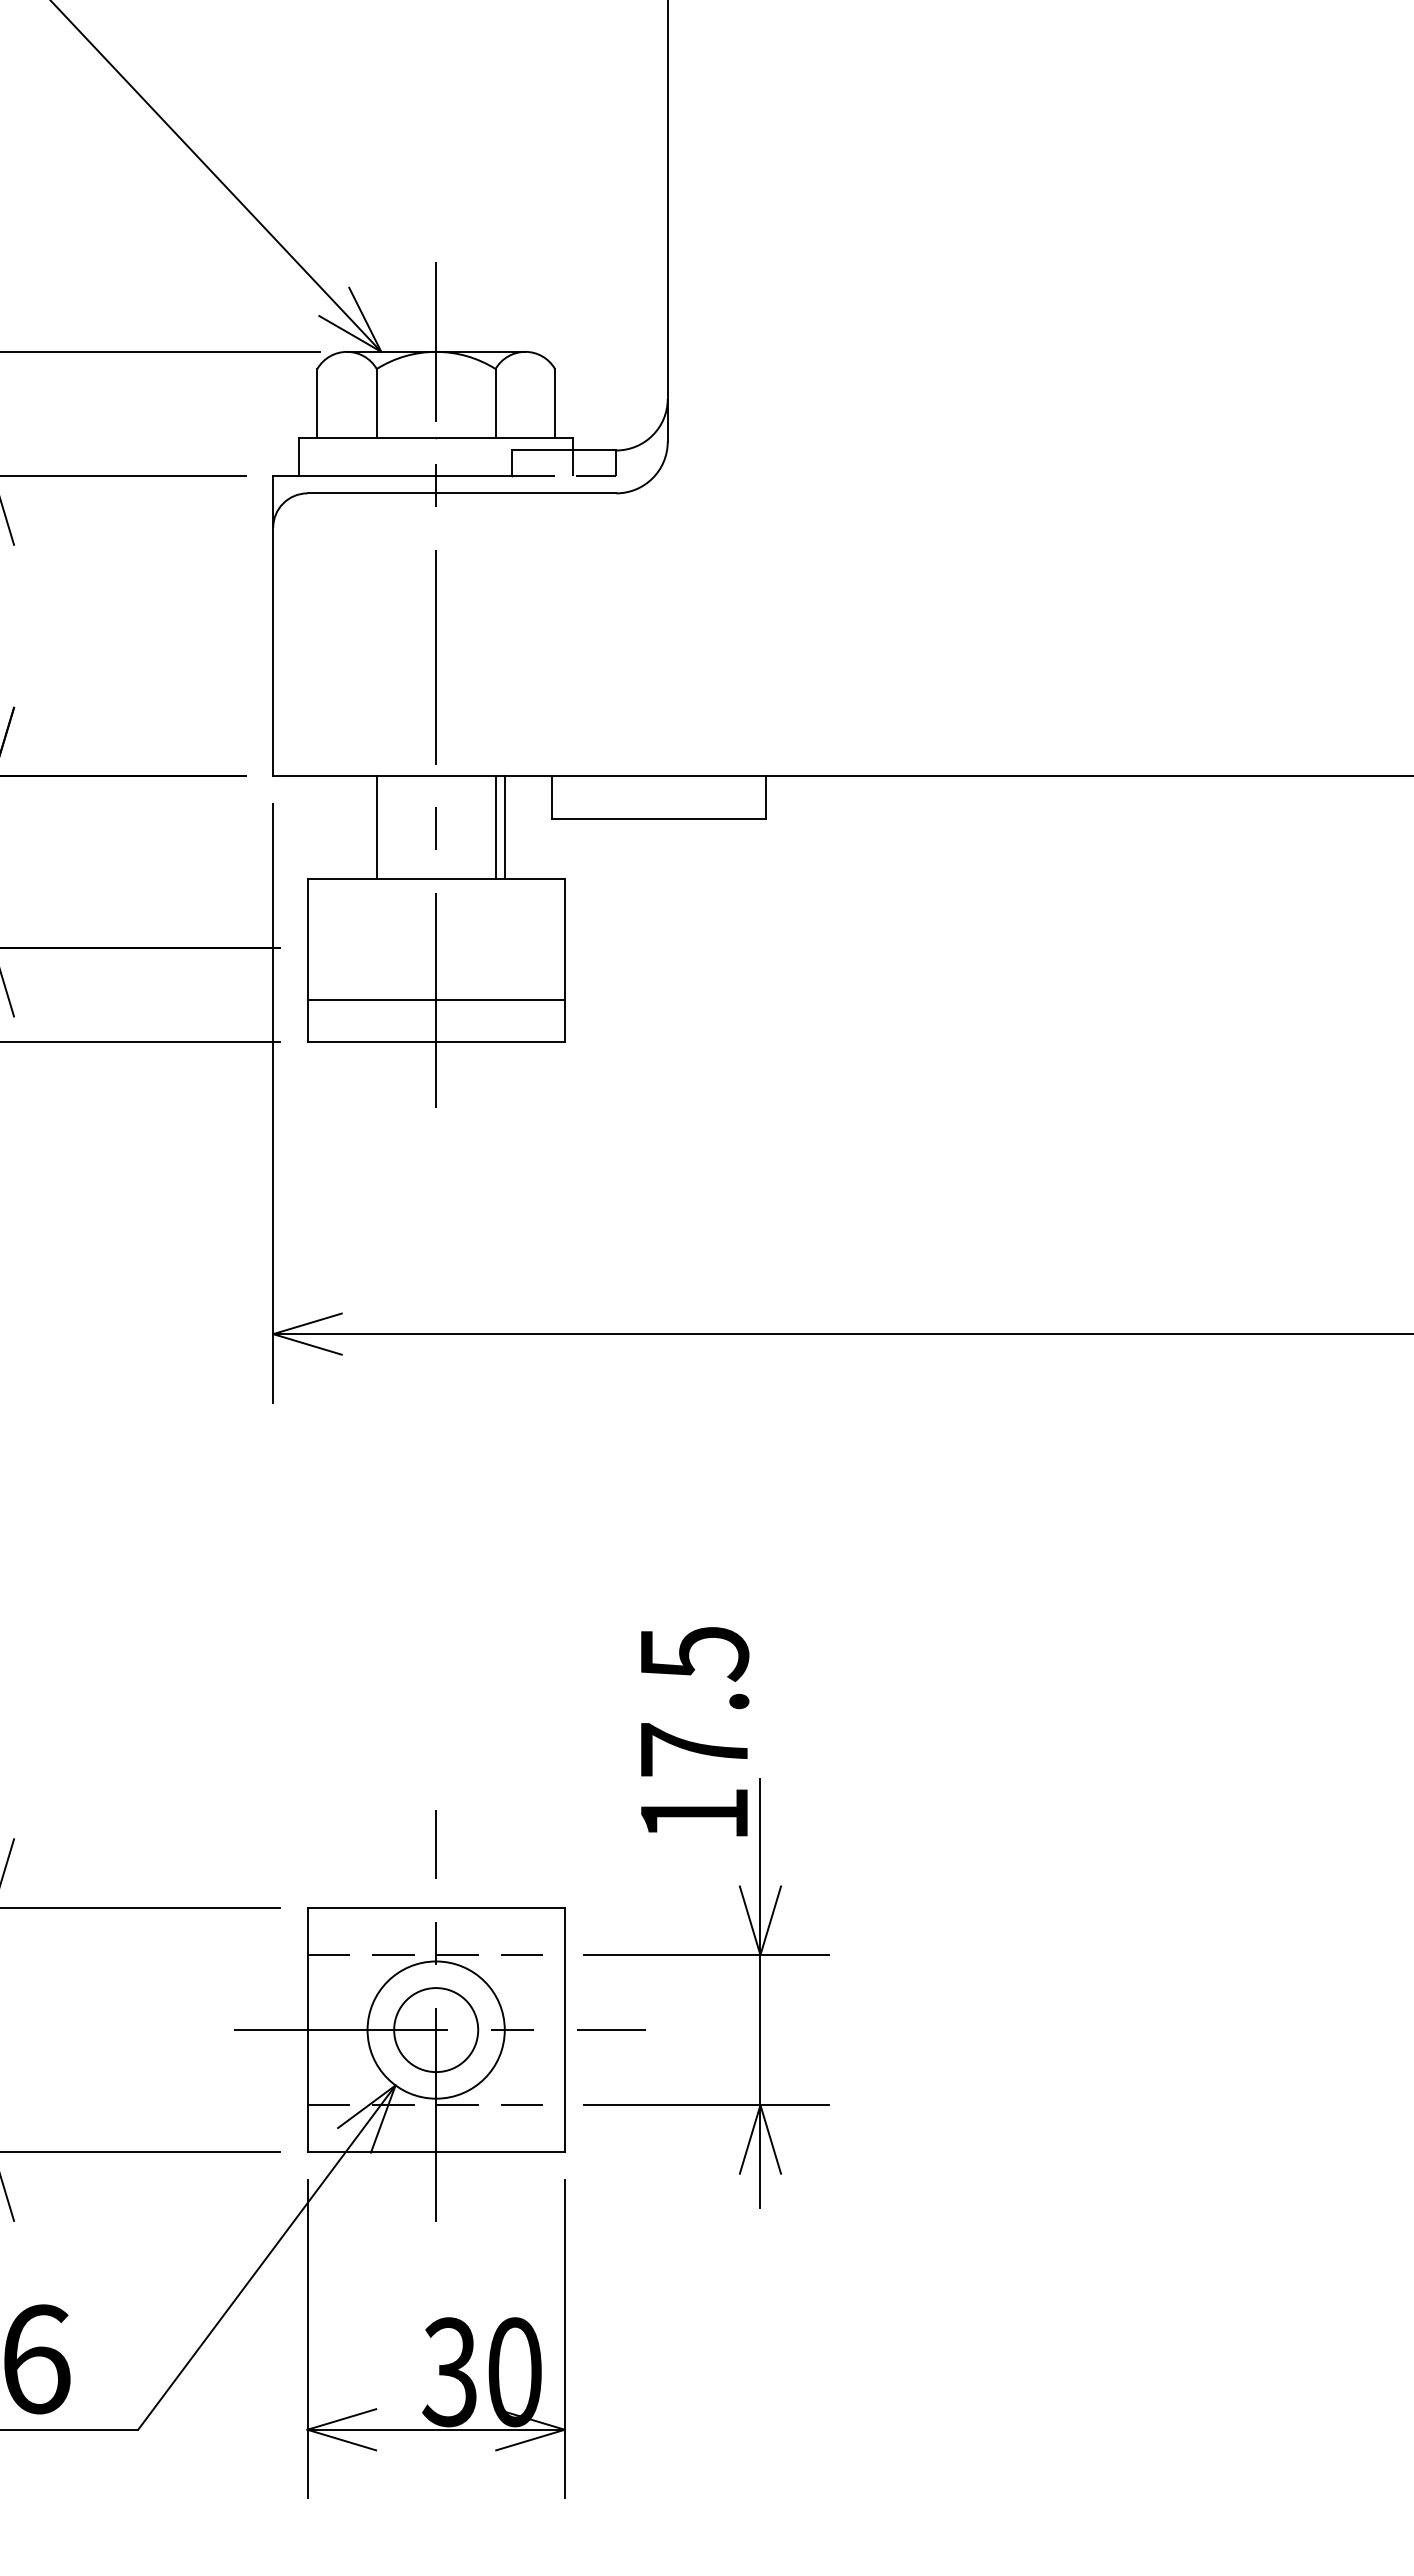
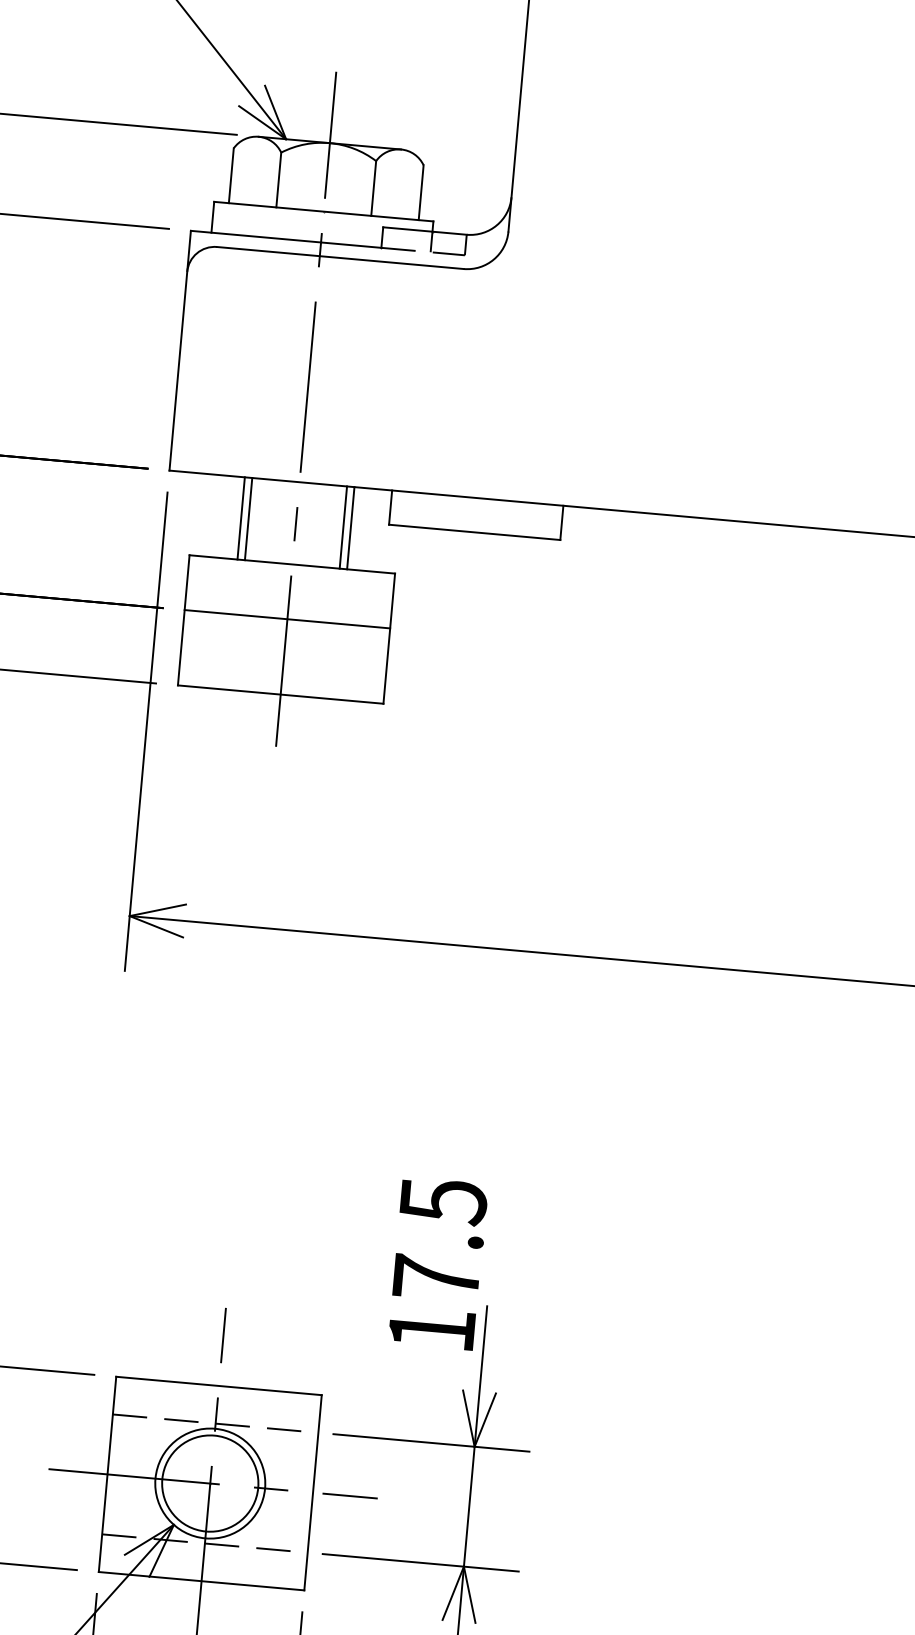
line: (367, 827) -> (241, 518), added
line: (435, 999) -> (286, 618), moved
circle: (436, 2030) -> (210, 1483), size x1.43

